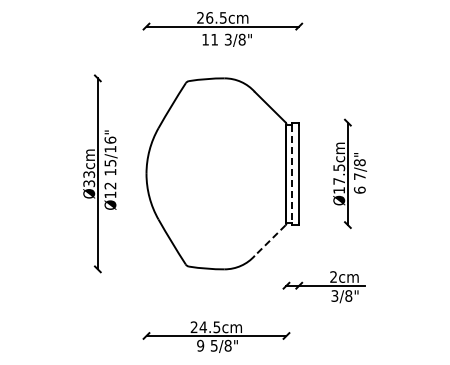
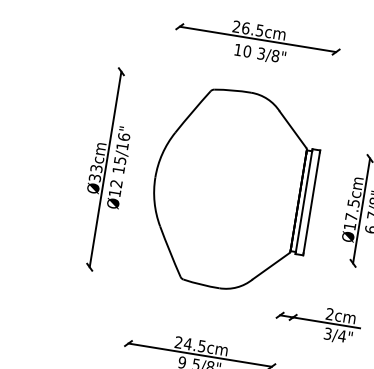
text: (214, 39) -> (247, 51), 11 -> 10
line: (291, 174) -> (303, 202), dashed -> solid
line: (270, 240) -> (271, 266), dashed -> solid
text: (348, 295) -> (342, 335), 3/8" -> 3/4"

